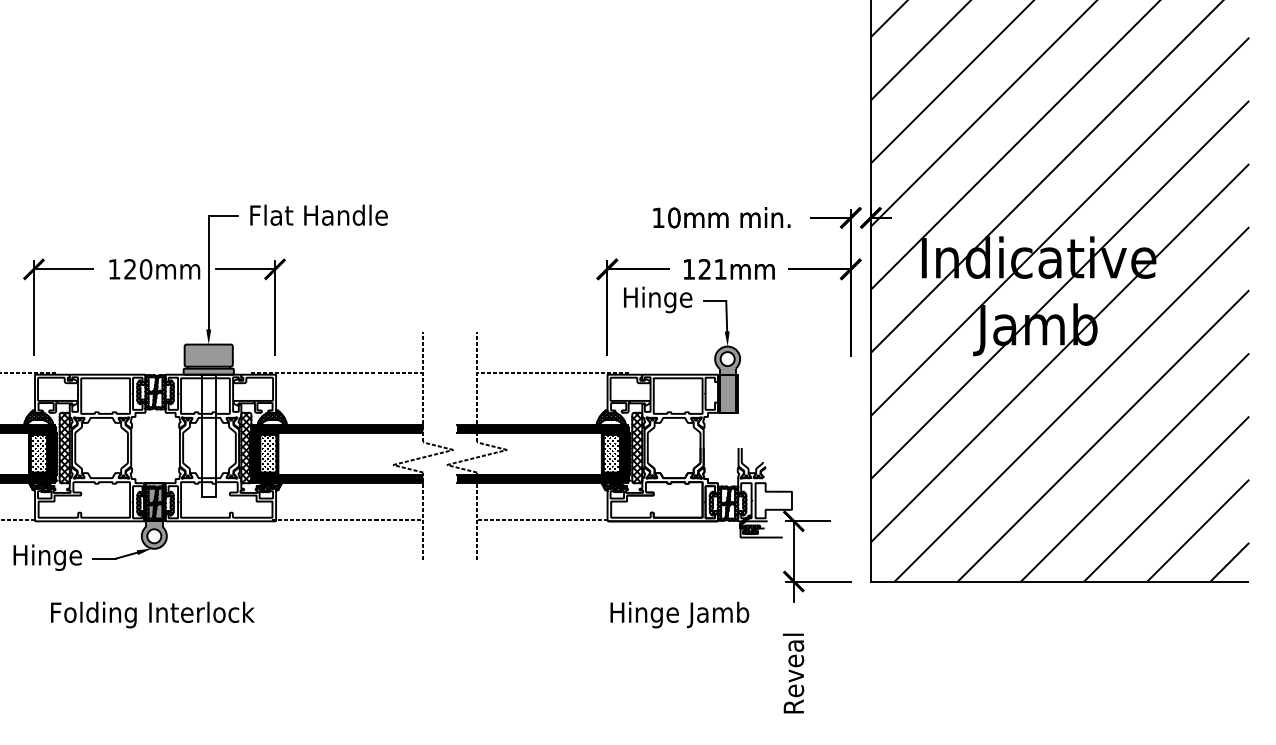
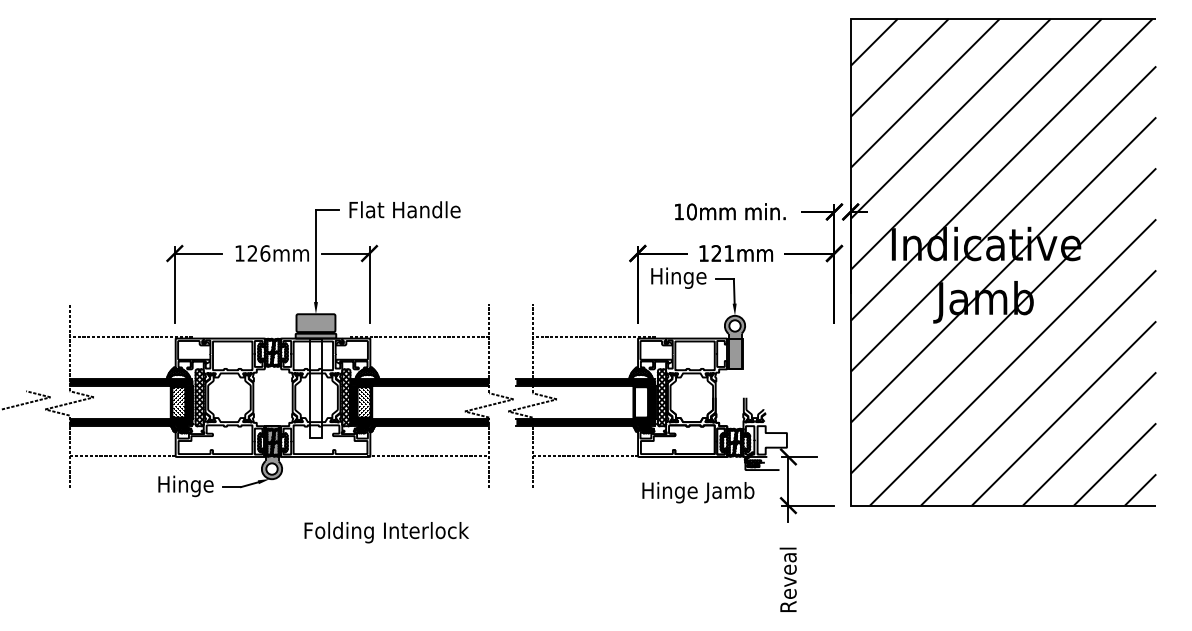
text: (146, 269) -> (265, 253), 120mm -> 126mm
hatch: (611, 453) -> (641, 402), removed
text: (152, 614) -> (386, 532), moved
text: (679, 614) -> (698, 492), moved

